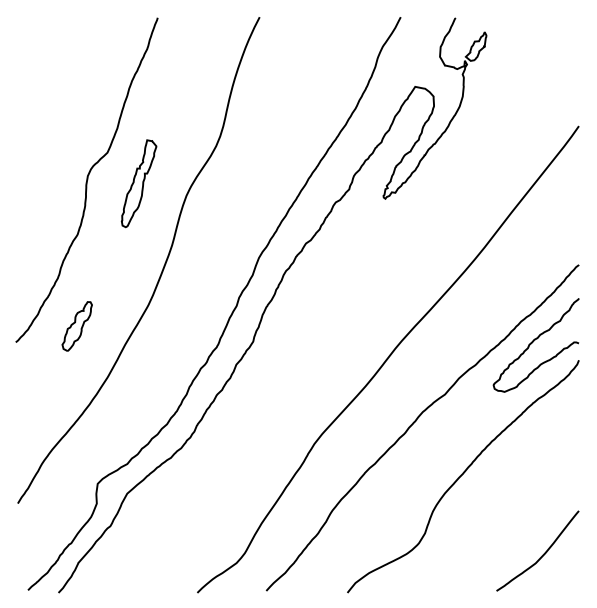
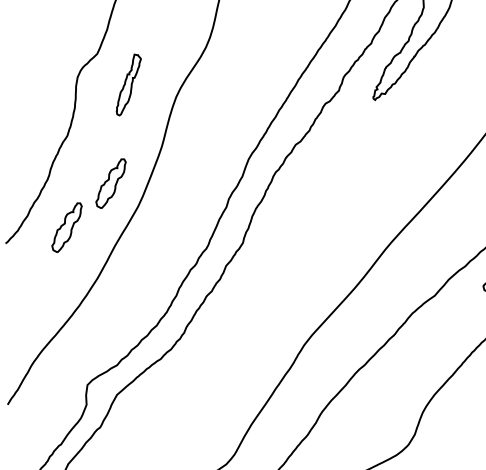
part: (138, 183) -> (128, 84), size x0.7
part: (120, 282) -> (110, 183), added

